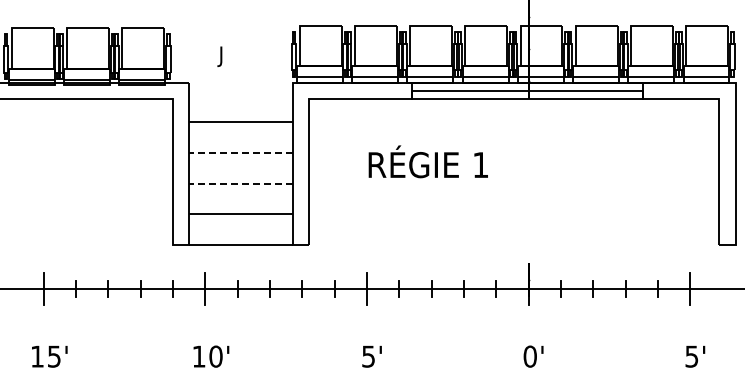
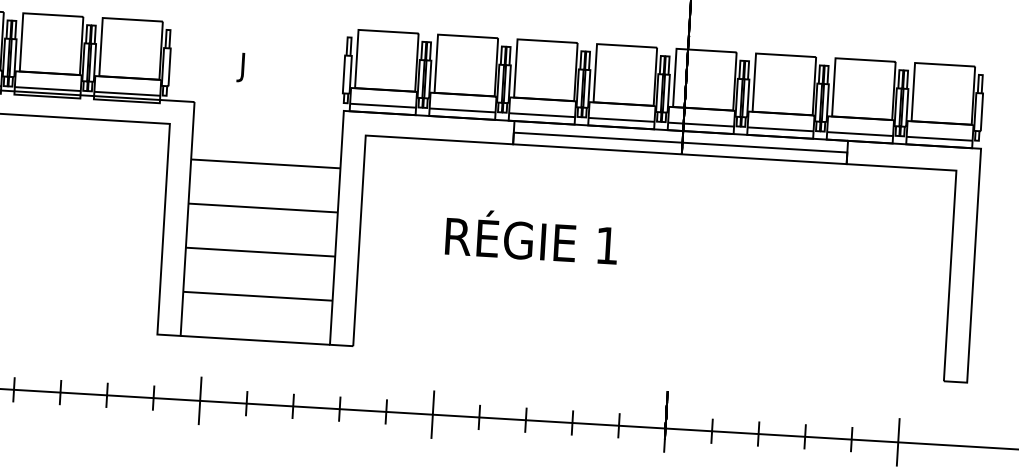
line: (241, 153) -> (263, 208), dashed -> solid
line: (241, 183) -> (261, 251), dashed -> solid

